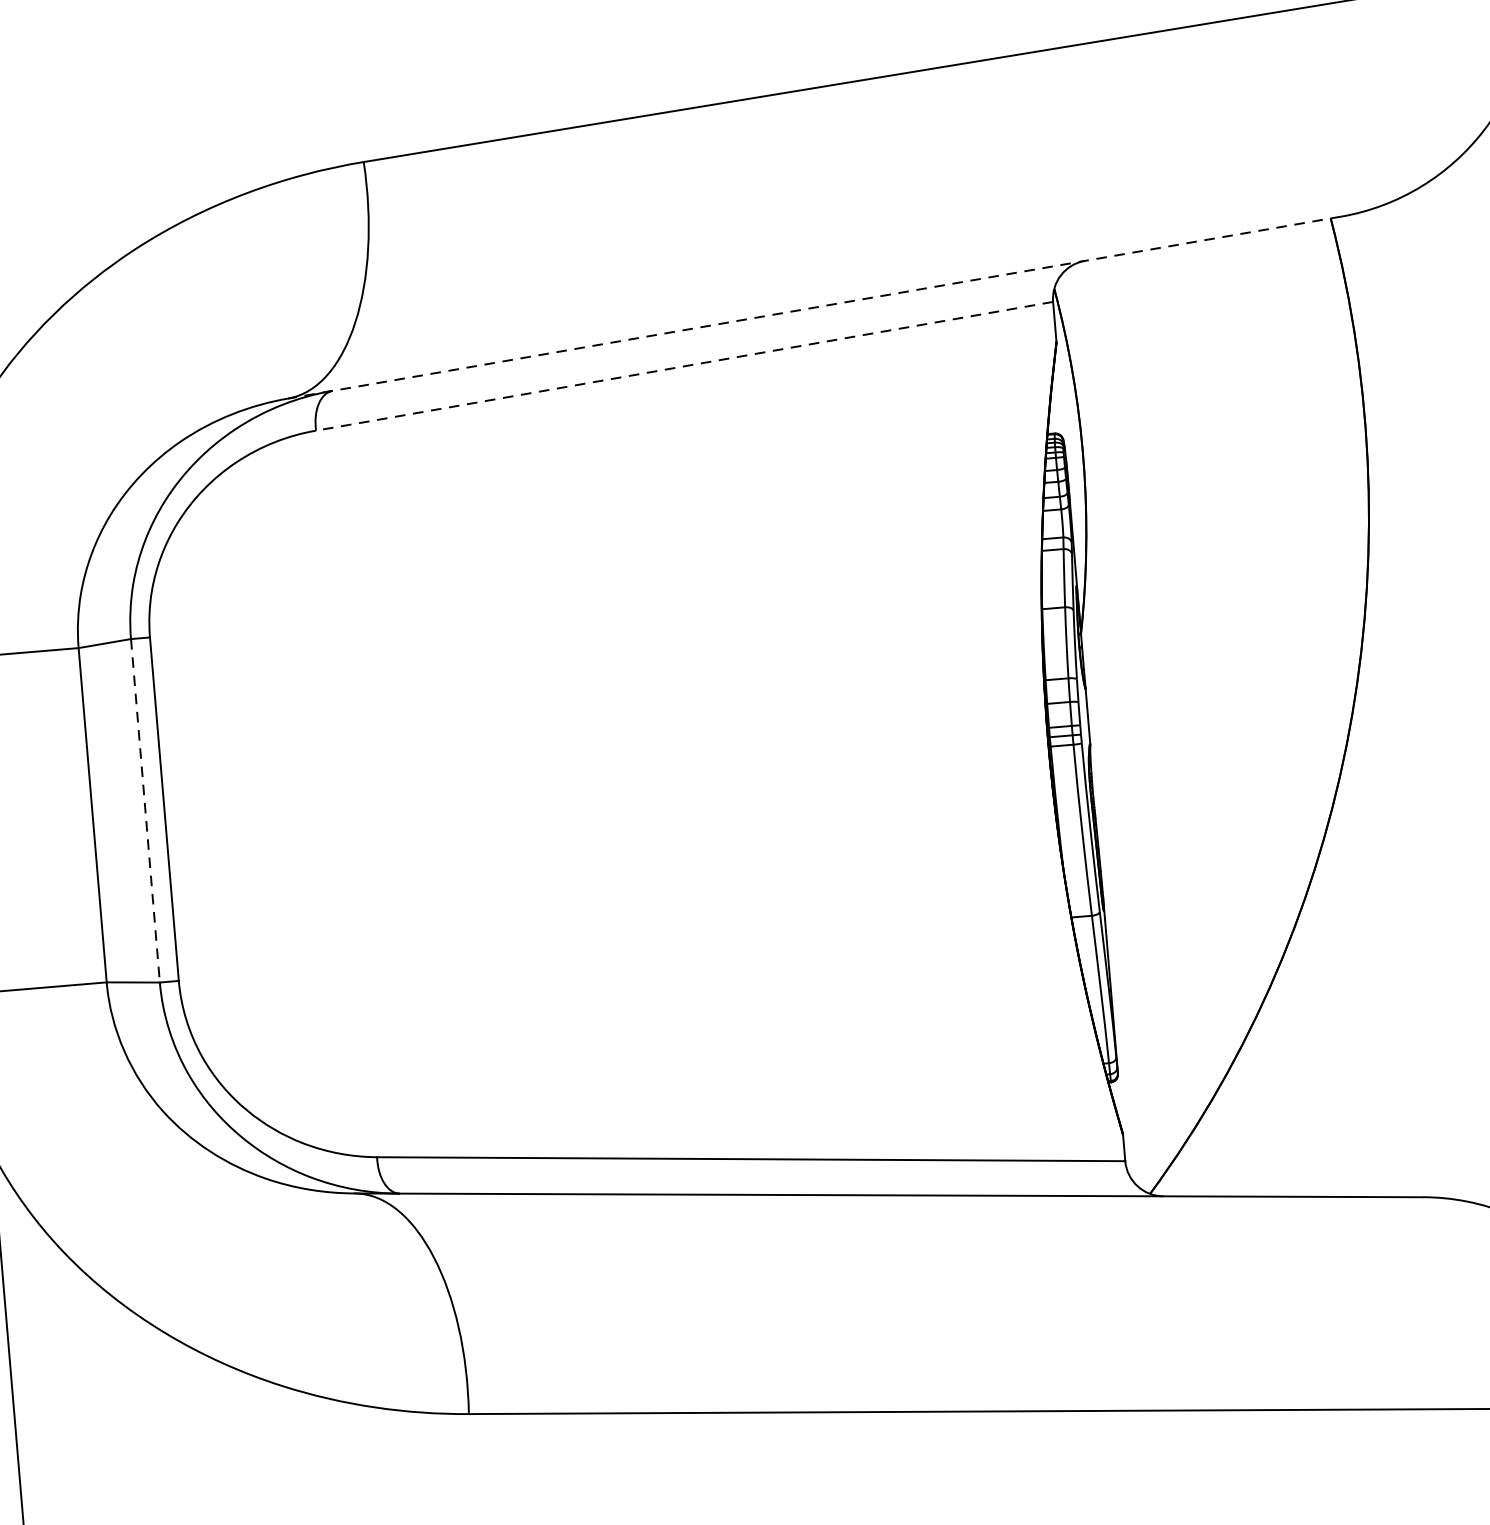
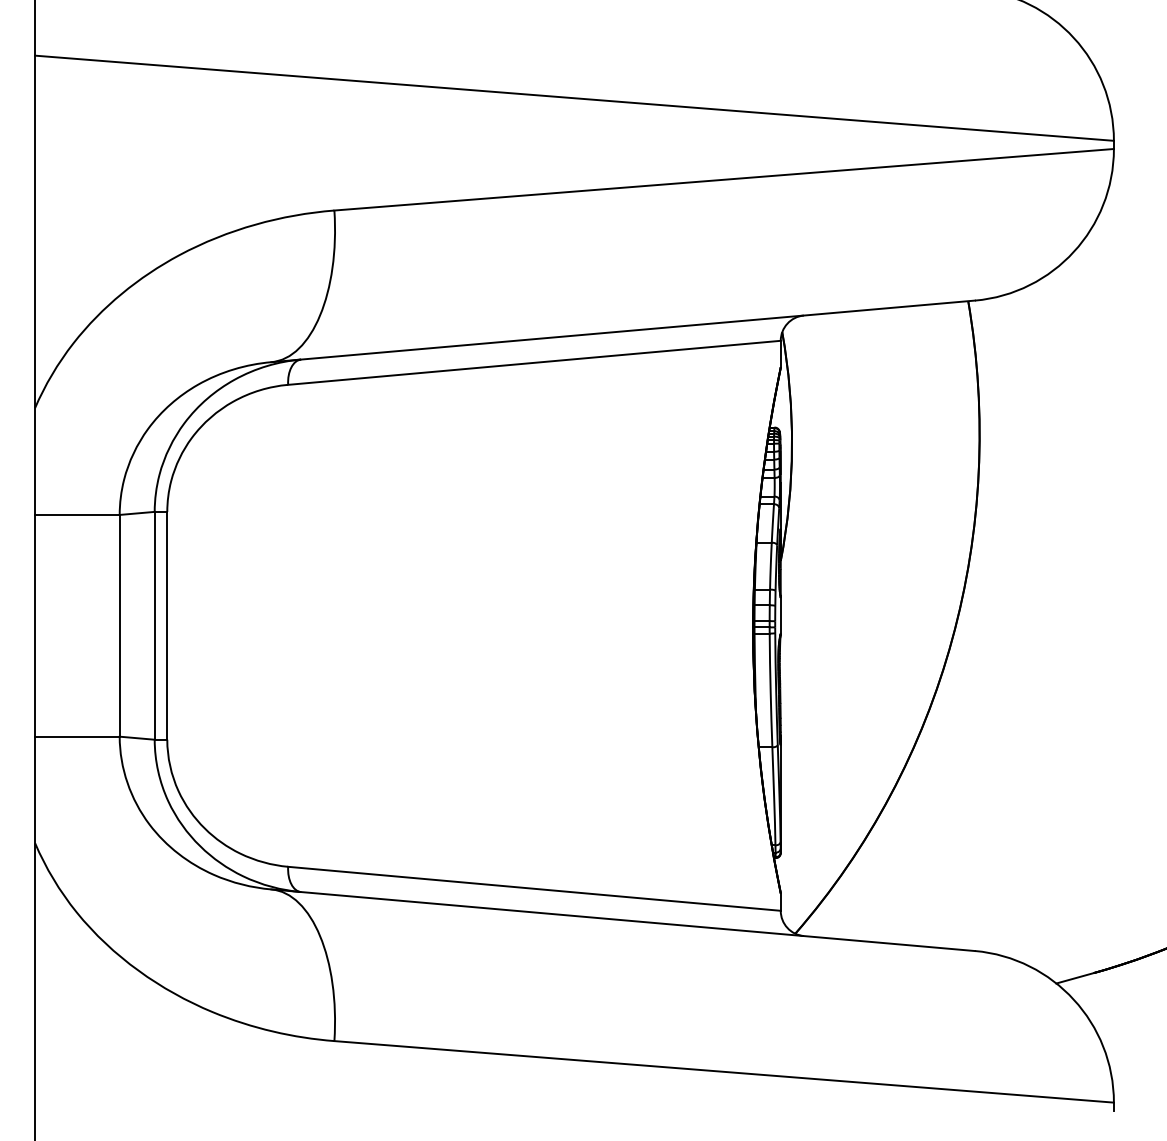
line: (813, 307) -> (622, 331), dashed -> solid
line: (683, 365) -> (533, 362), dashed -> solid
line: (145, 810) -> (154, 625), dashed -> solid

